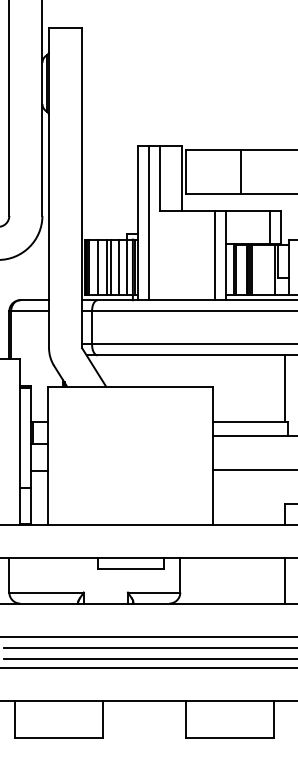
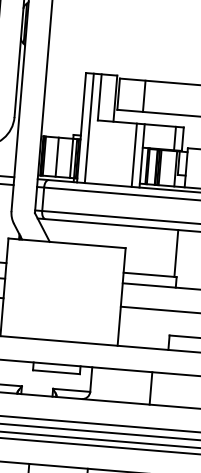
line: (240, 171) -> (143, 96), moved
line: (97, 266) -> (50, 156), removed
line: (110, 266) -> (59, 156), removed
line: (119, 266) -> (66, 157), removed
line: (285, 580) -> (151, 388), moved

